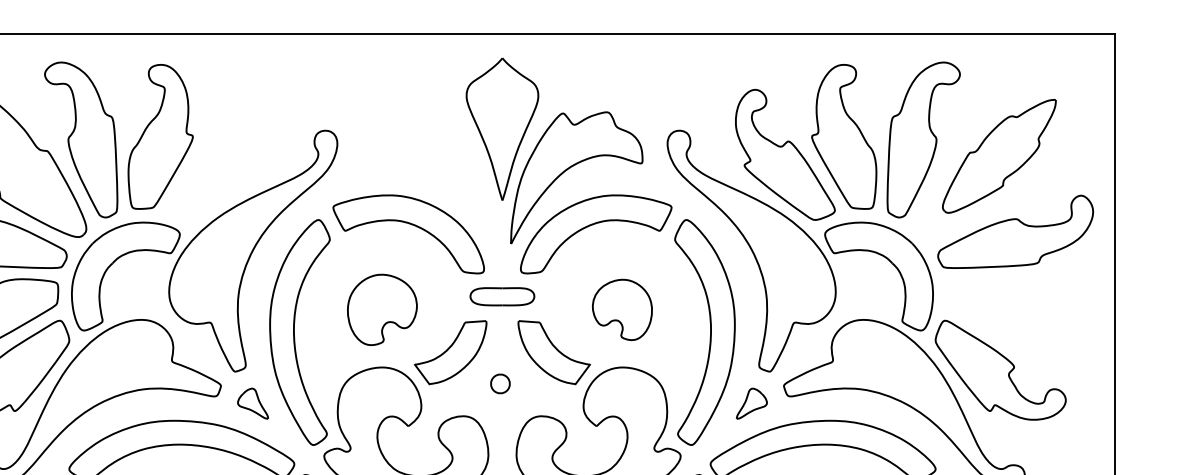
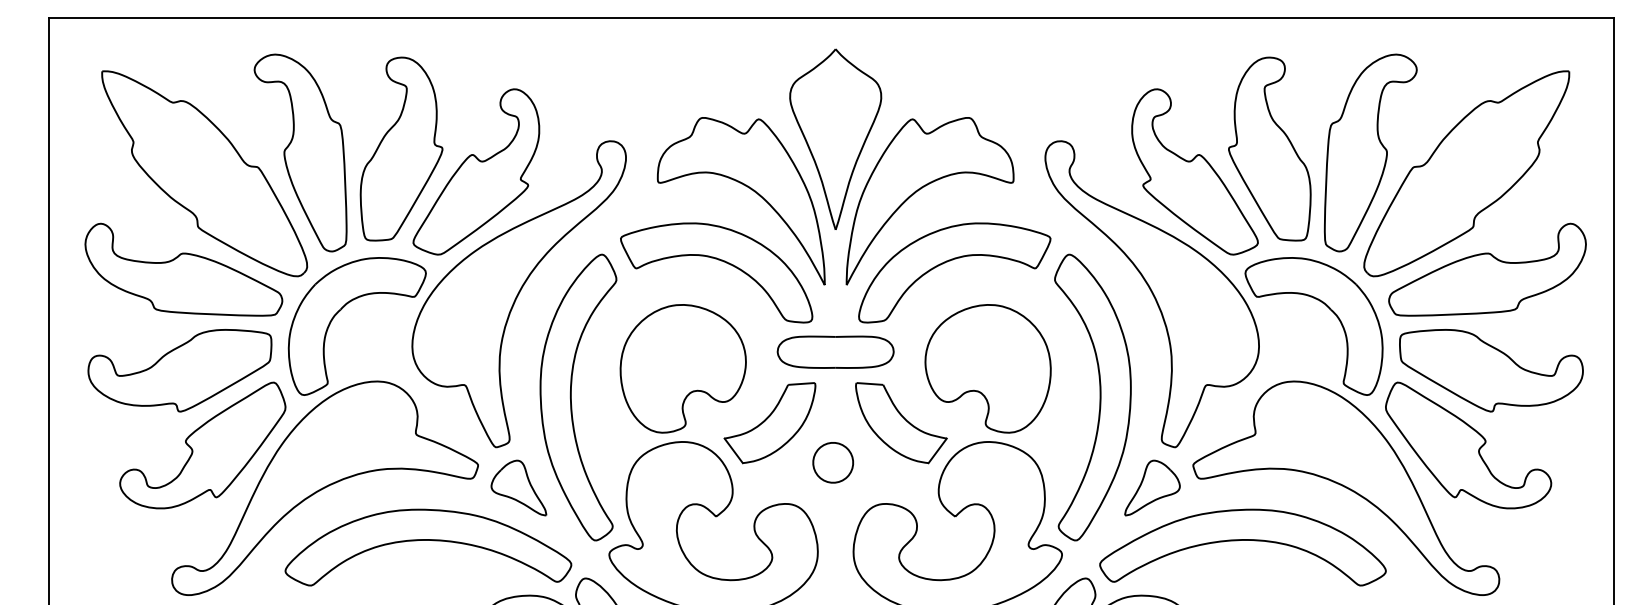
part: (219, 154) -> (476, 171), added
part: (999, 156) -> (1466, 173), size x1.43
part: (433, 167) -> (748, 188), added
part: (502, 296) -> (835, 351), size x1.43
part: (381, 309) -> (682, 368), size x1.43
part: (621, 309) -> (987, 368), size x1.67
part: (1018, 311) -> (1491, 370), added
part: (499, 383) -> (832, 462), size x1.67
part: (252, 403) -> (518, 487), size x1.43
part: (751, 403) -> (1152, 487), size x1.43

